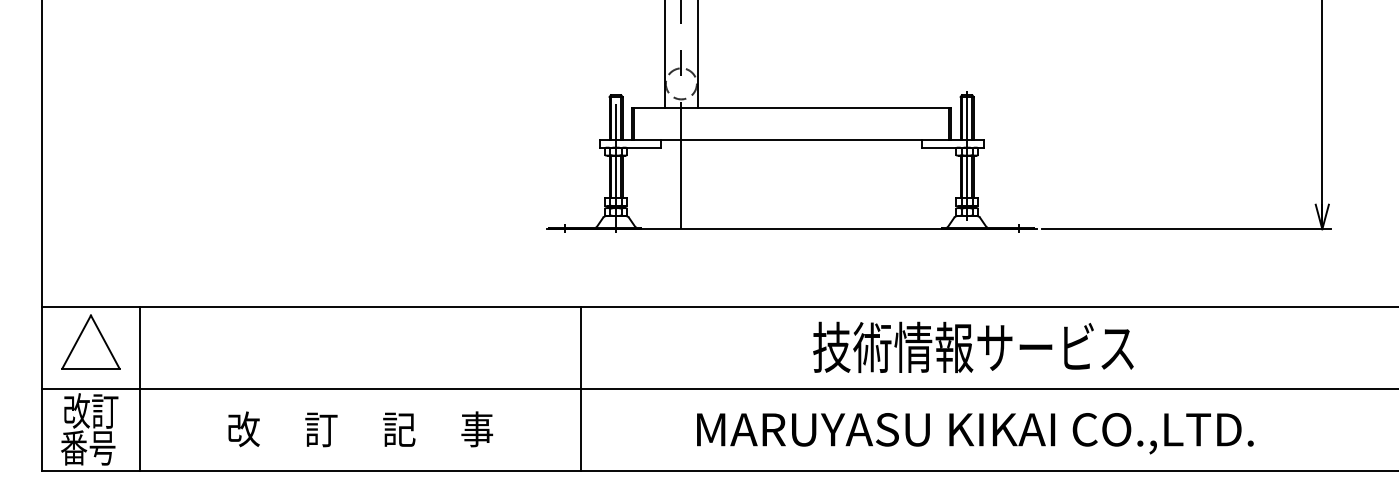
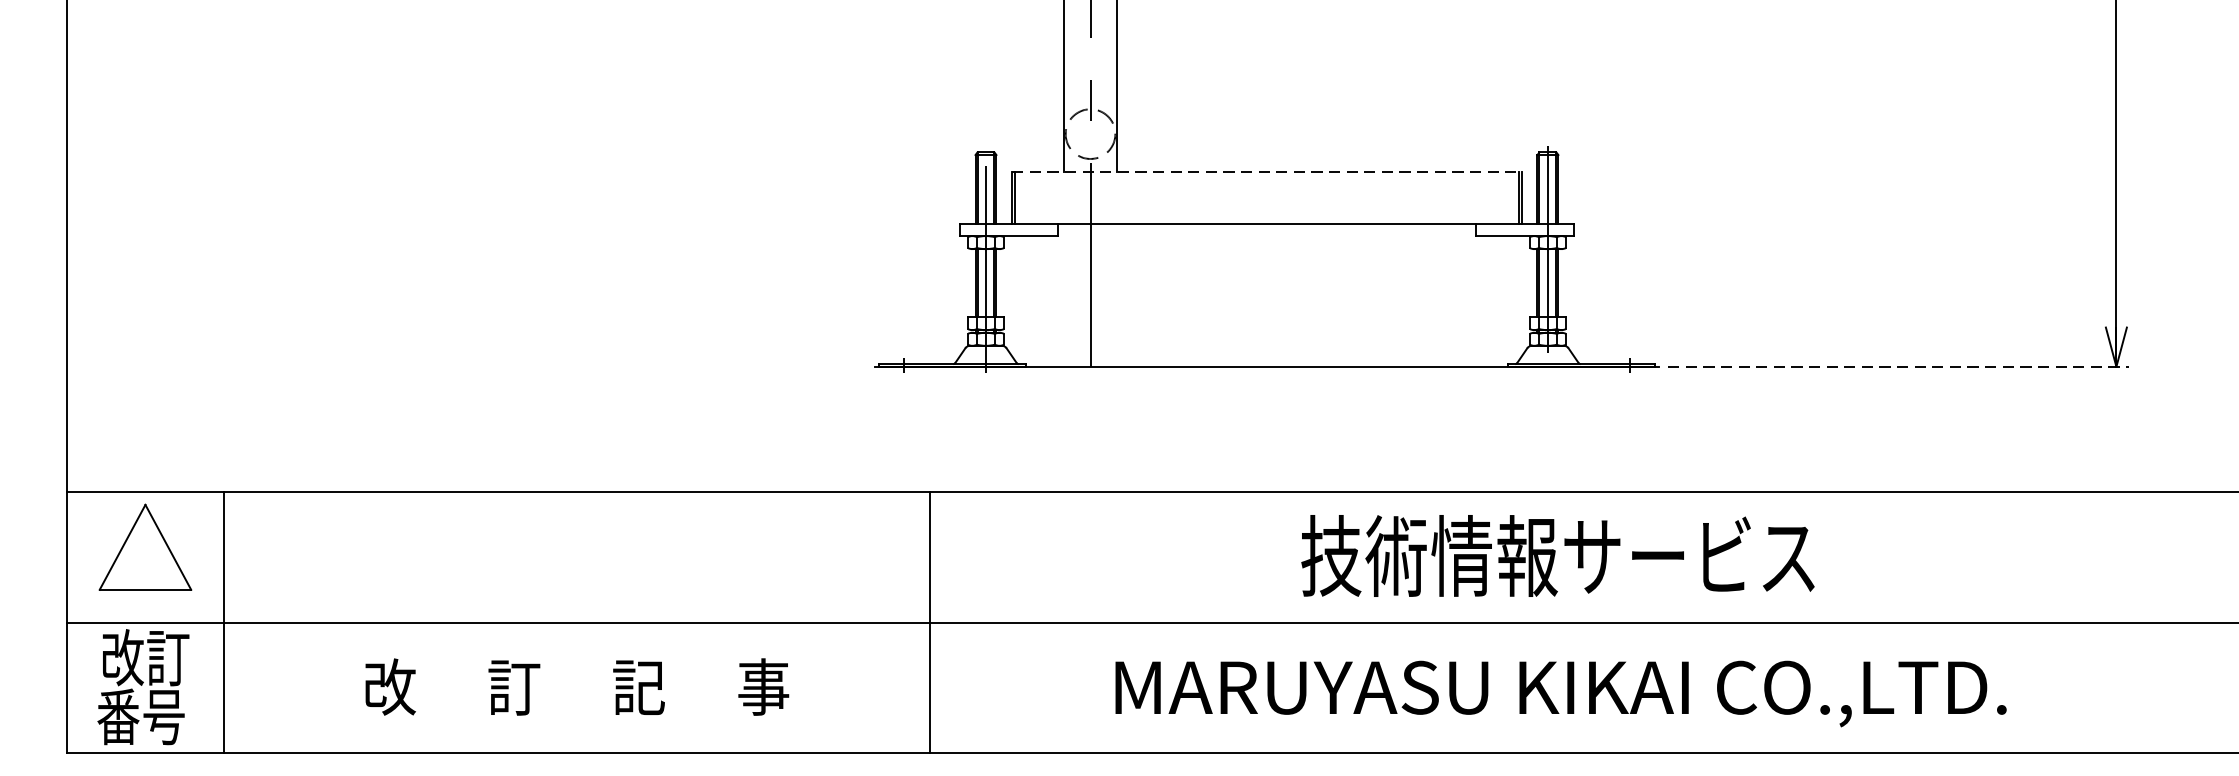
line: (792, 107) -> (1268, 171), solid -> dashed
line: (1186, 229) -> (1898, 367), solid -> dashed

